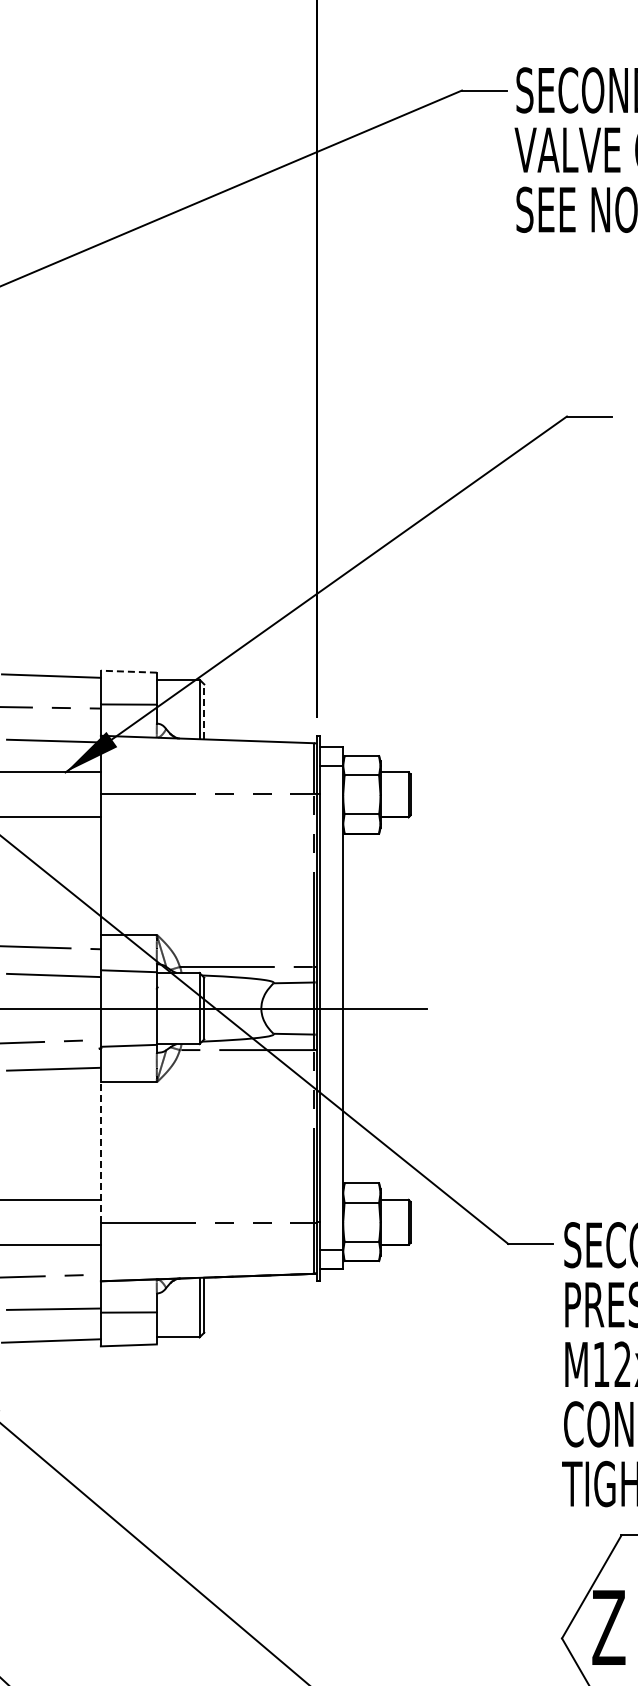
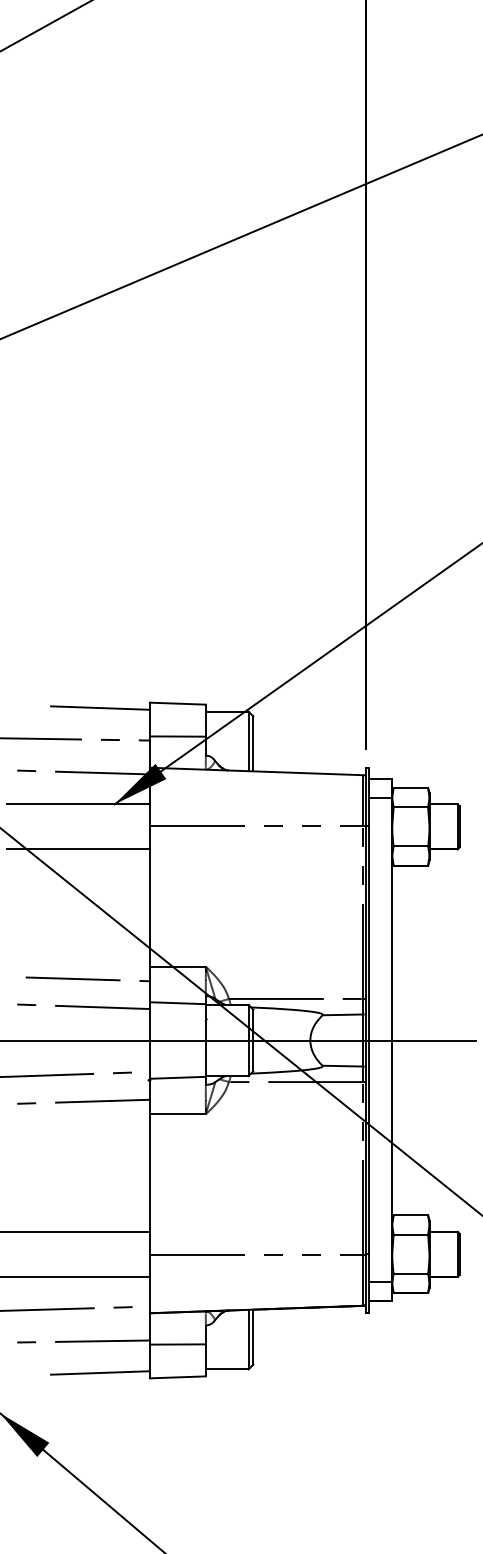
line: (128, 671) -> (177, 703), dashed -> solid
line: (204, 711) -> (253, 743), dashed -> solid
line: (100, 1152) -> (149, 1184), dashed -> solid

